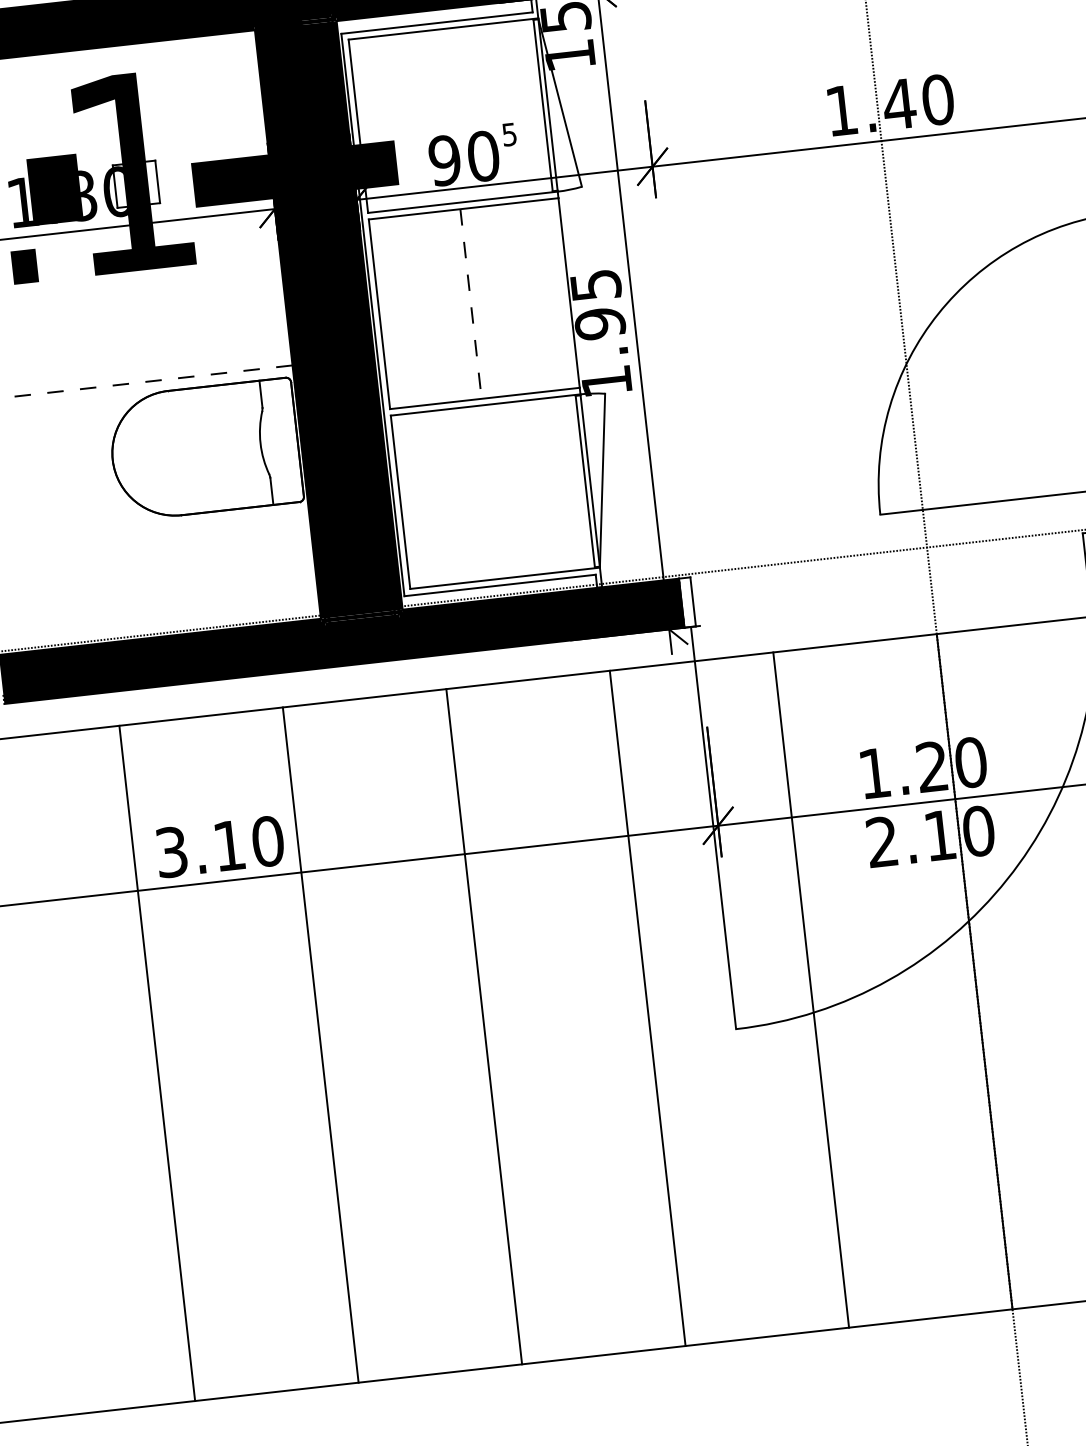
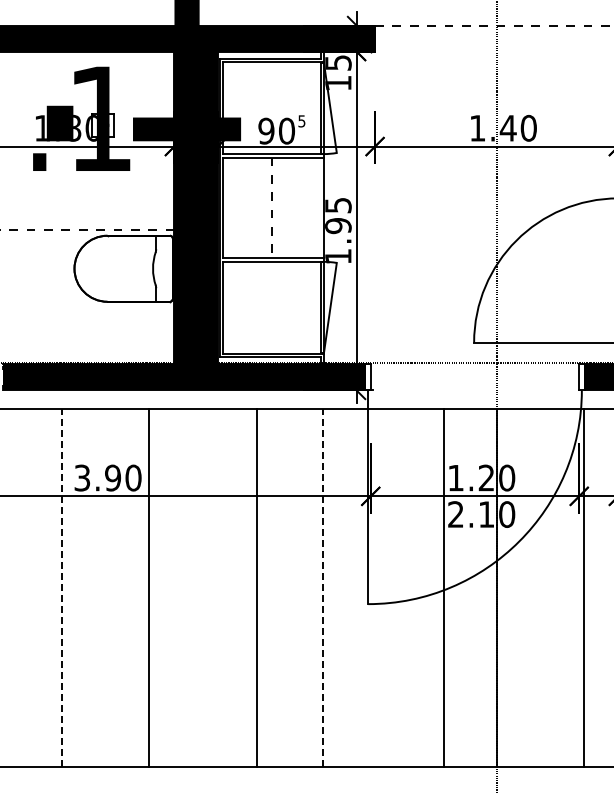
text: (230, 844) -> (113, 477), 3.10 -> 3.90
line: (810, 989) -> (443, 587), moved
line: (646, 1007) -> (322, 587), solid -> dashed
line: (484, 1025) -> (257, 587), moved
line: (157, 1062) -> (62, 587), solid -> dashed

